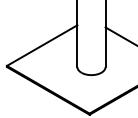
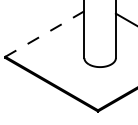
line: (42, 45) -> (45, 33), solid -> dashed

